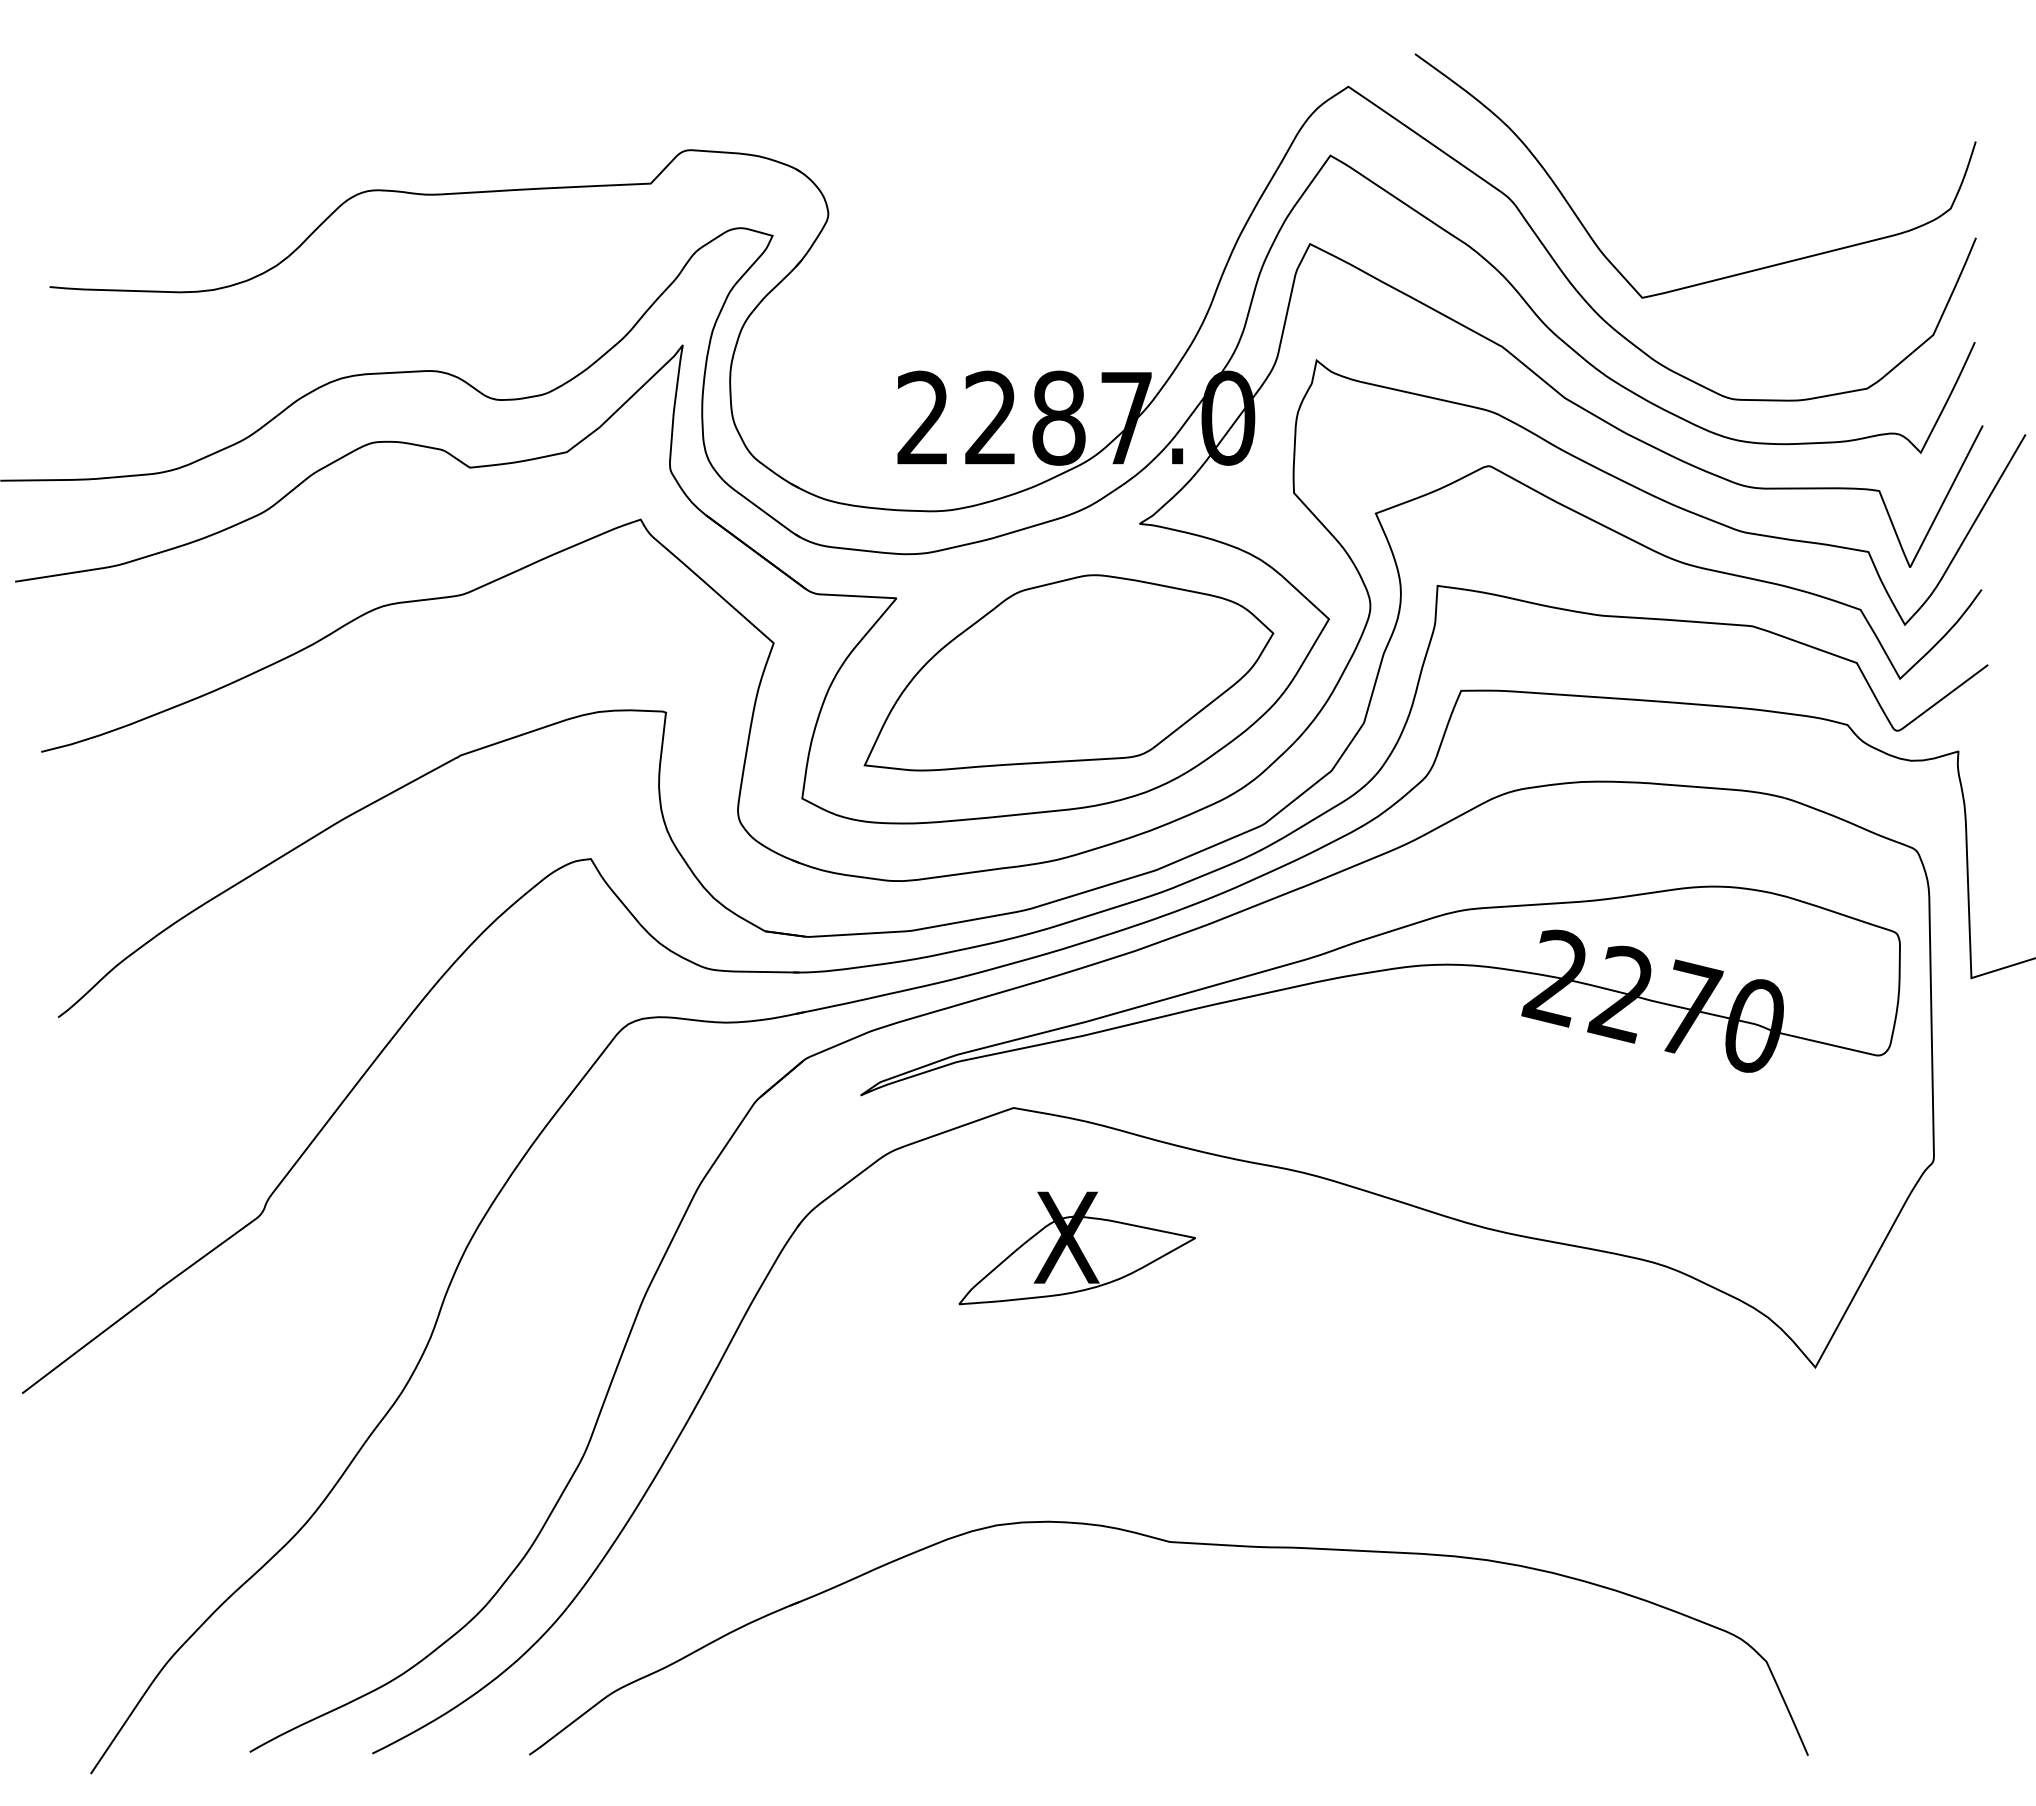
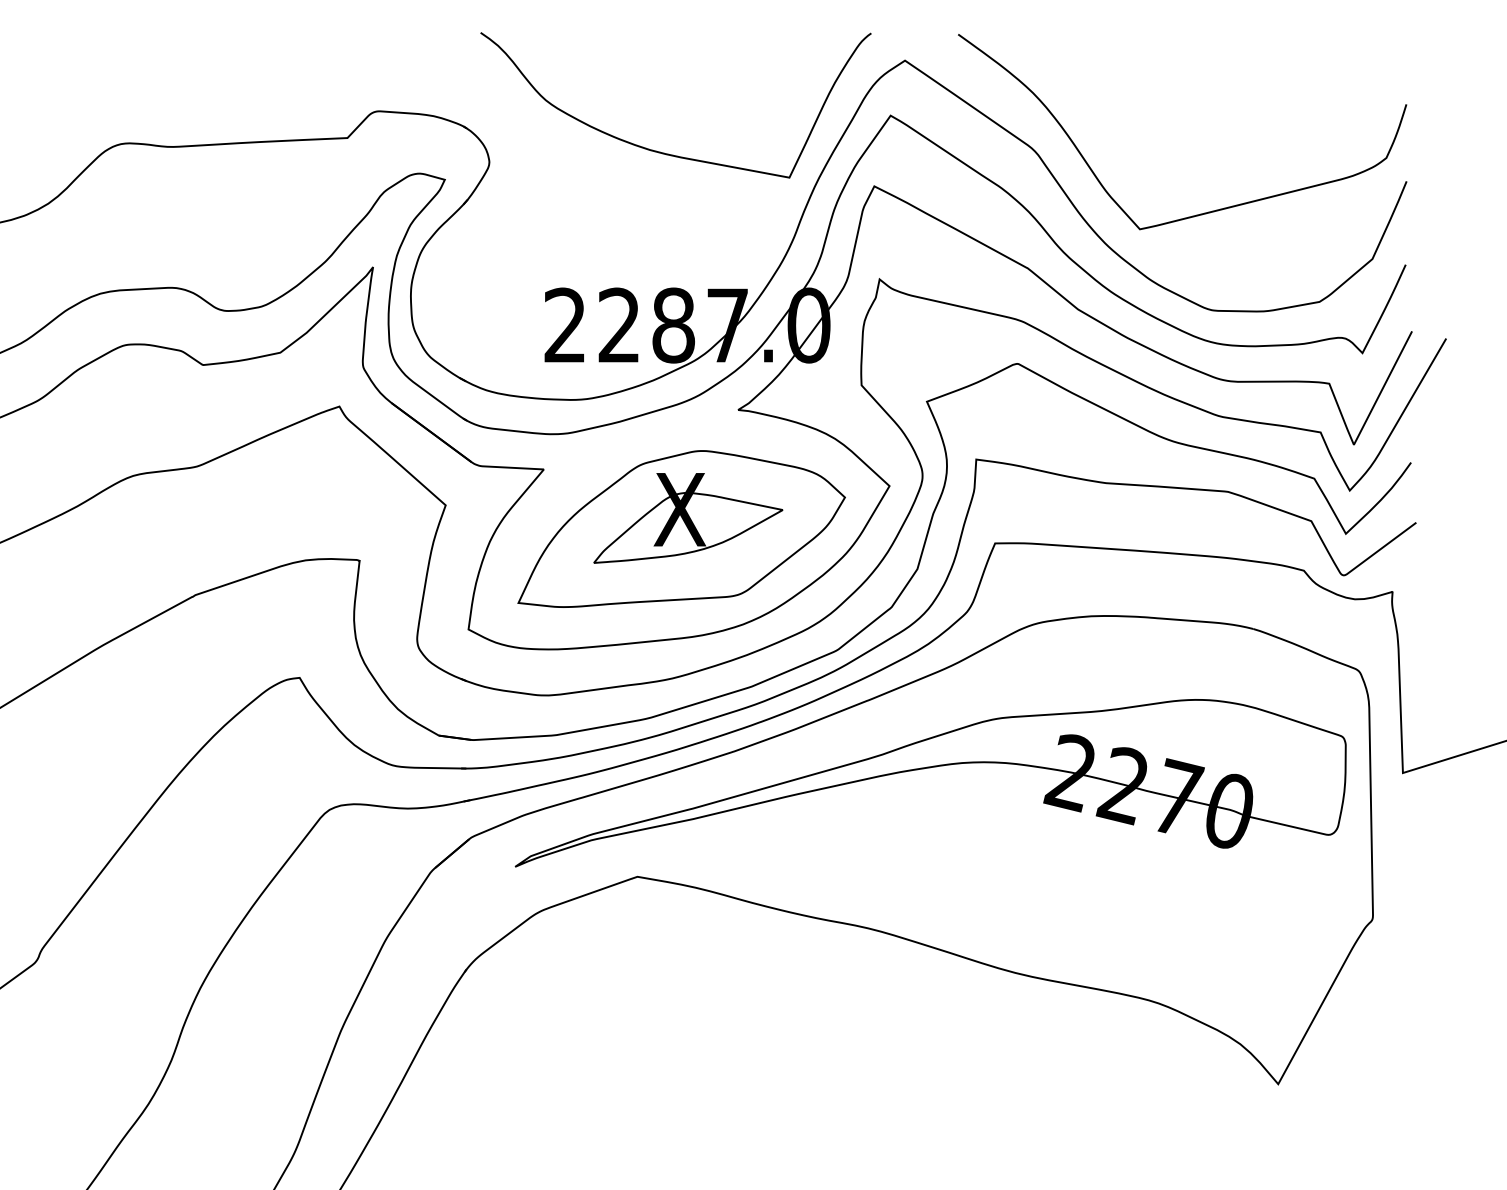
curve: (1045, 201) -> (662, 152), added
part: (1076, 1248) -> (687, 518), moved

